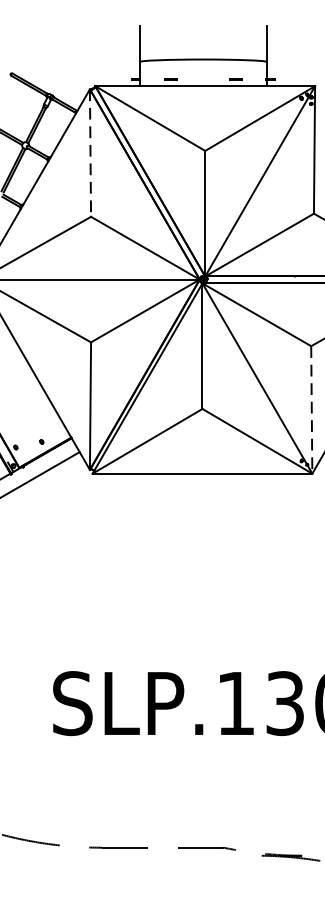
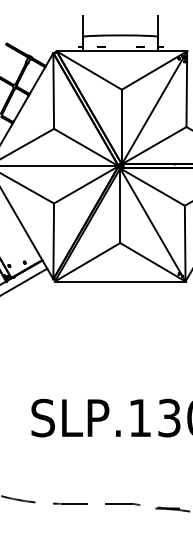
line: (90, 153) -> (53, 91), dashed -> solid
line: (312, 409) -> (185, 243), dashed -> solid

